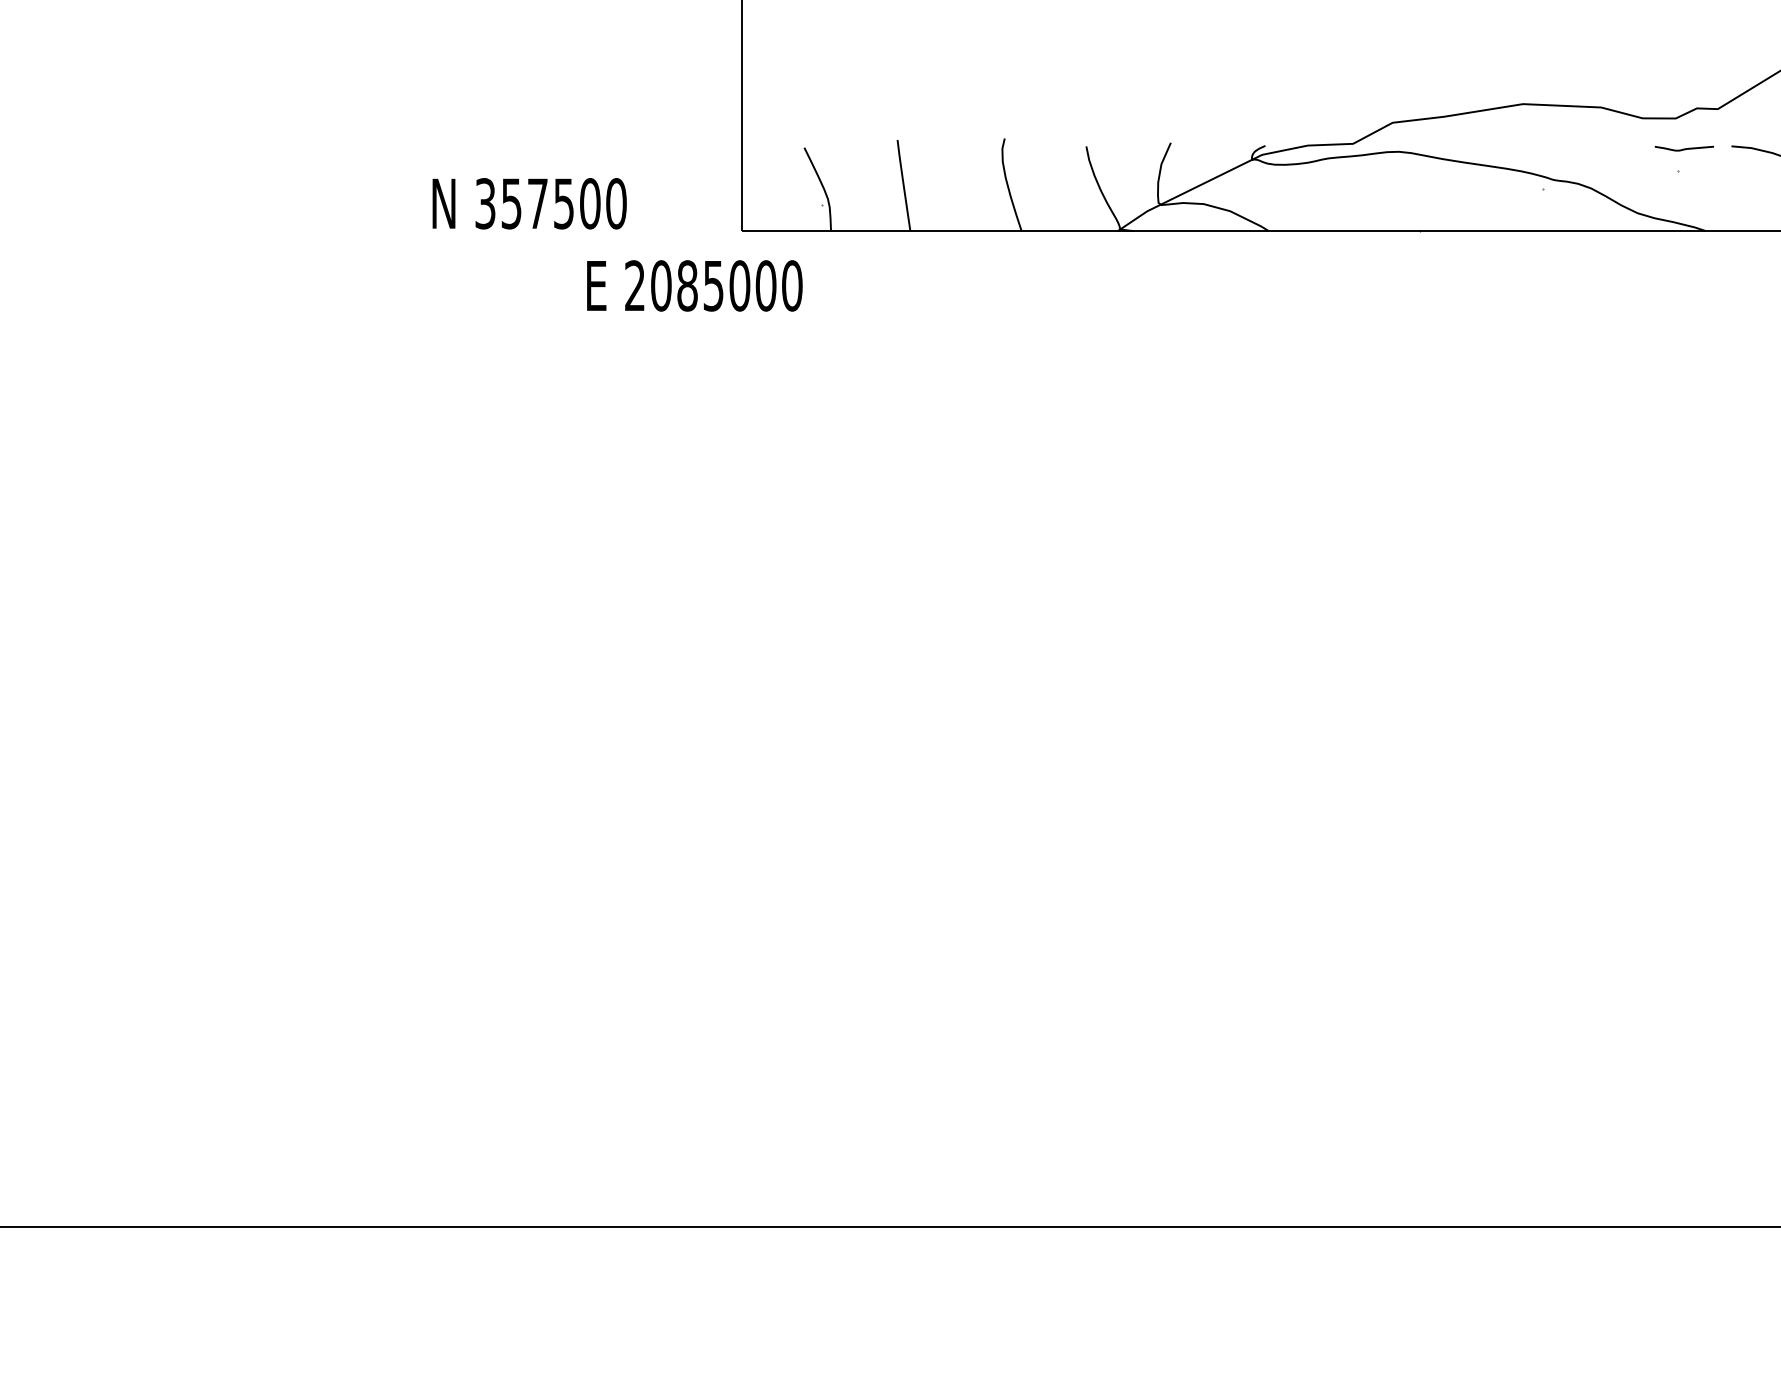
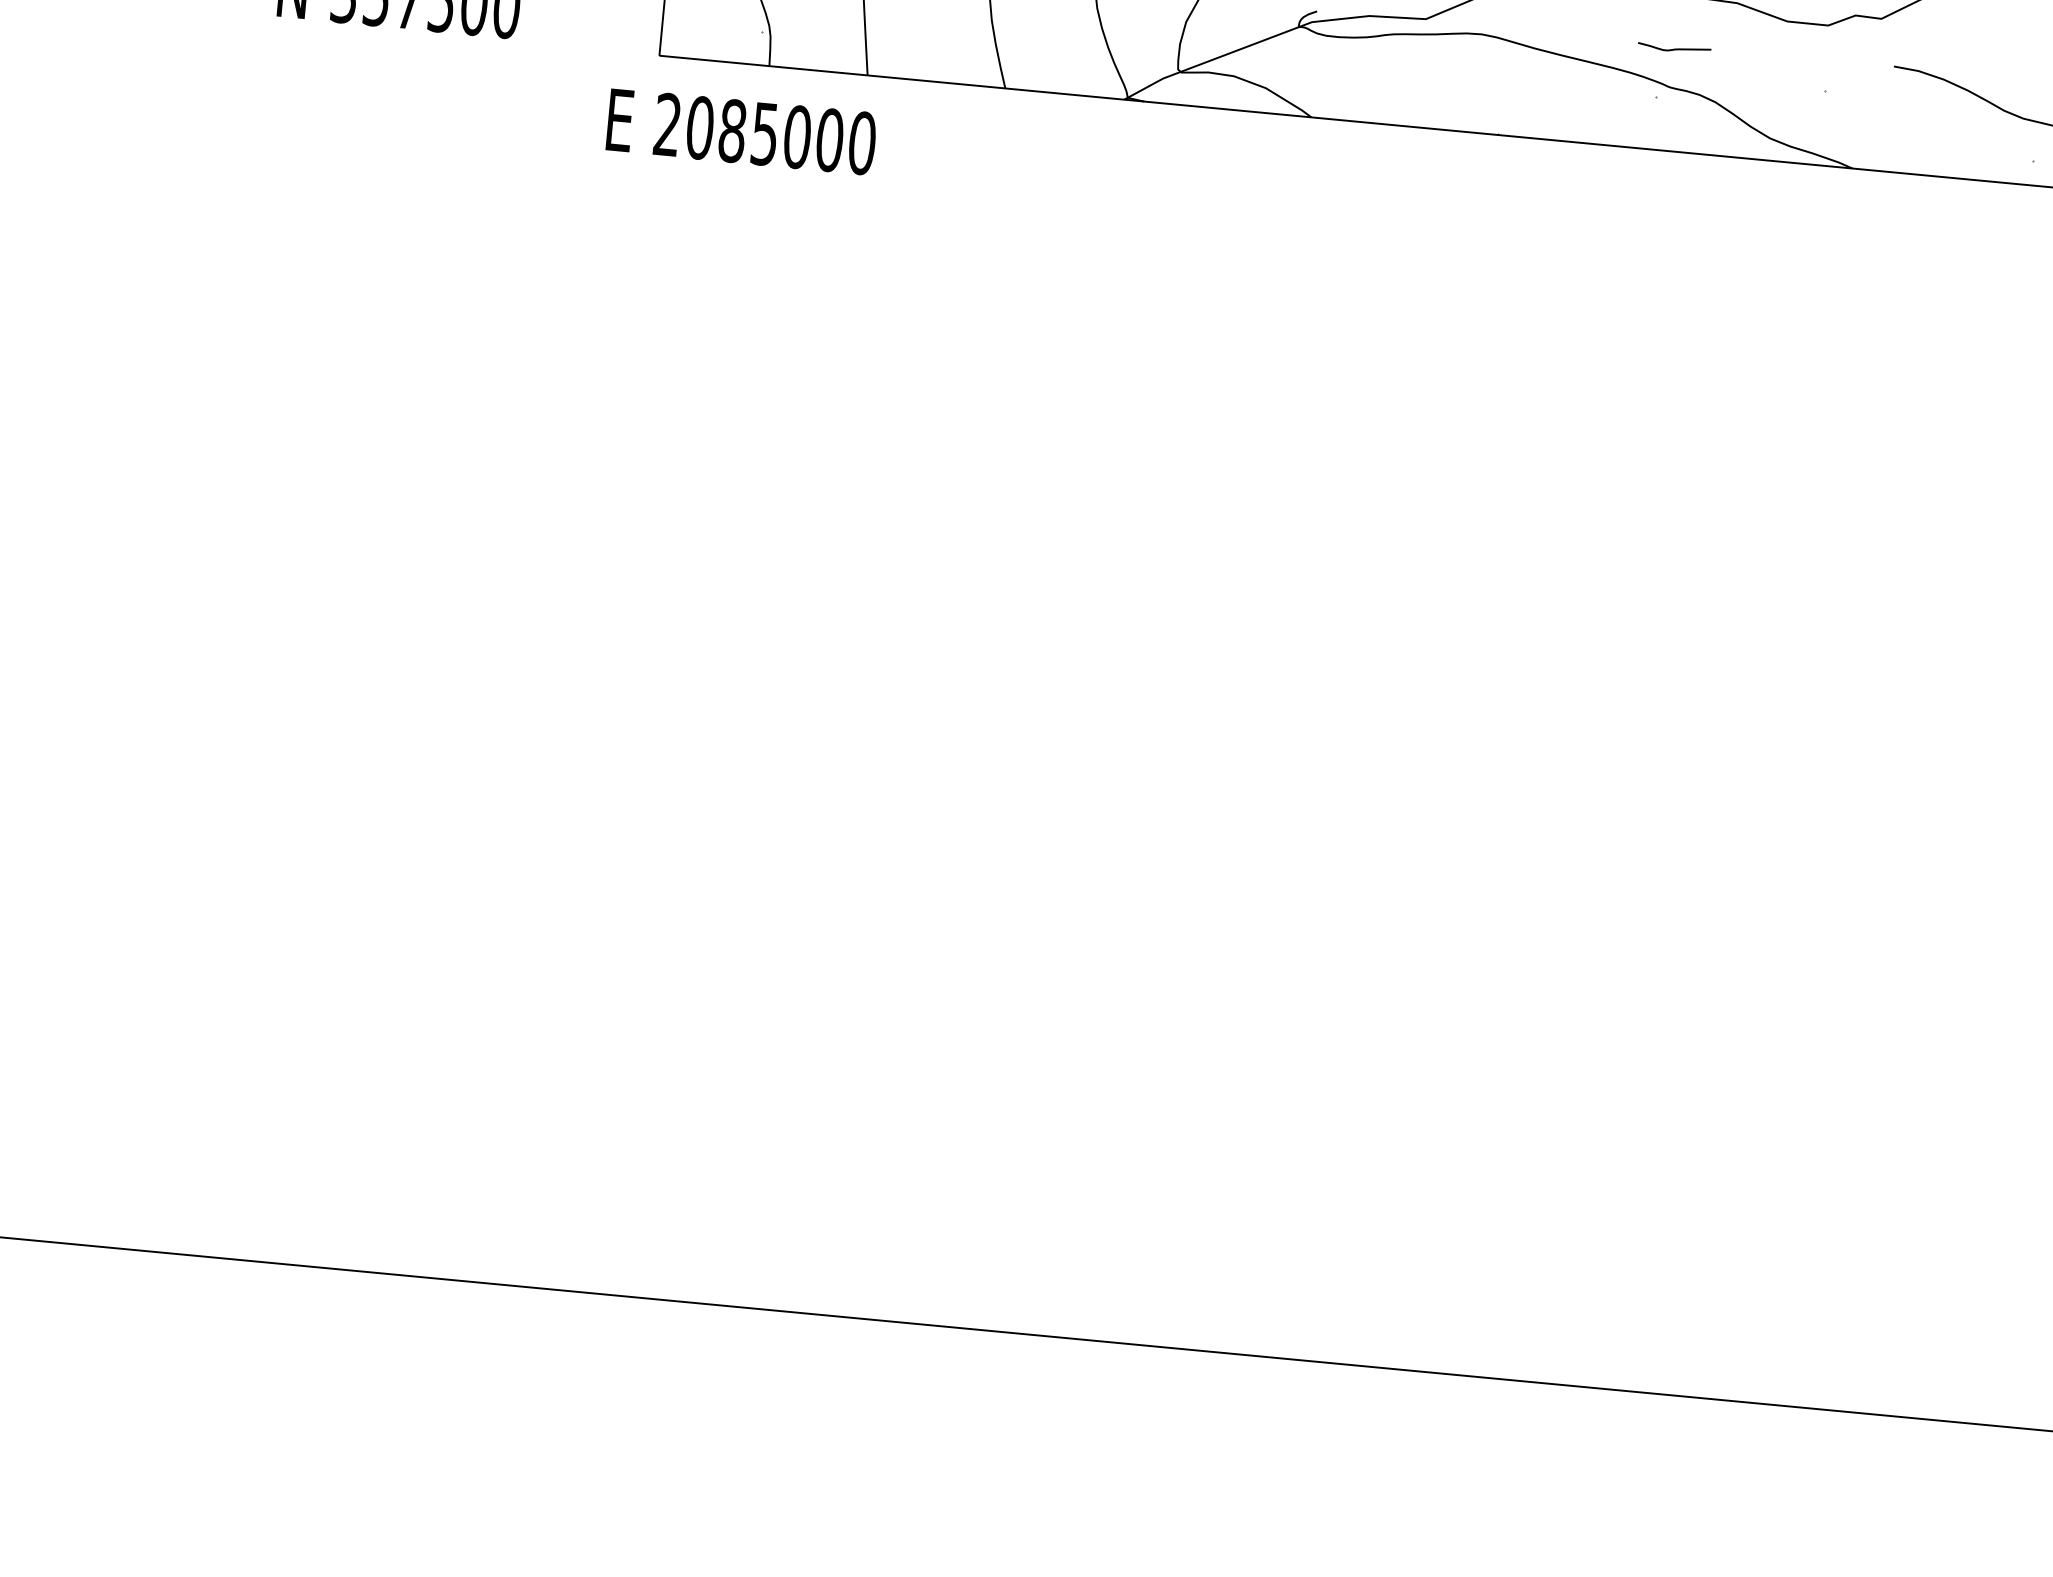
curve: (1683, 148) -> (1673, 48), moved
text: (694, 285) -> (741, 131), moved

